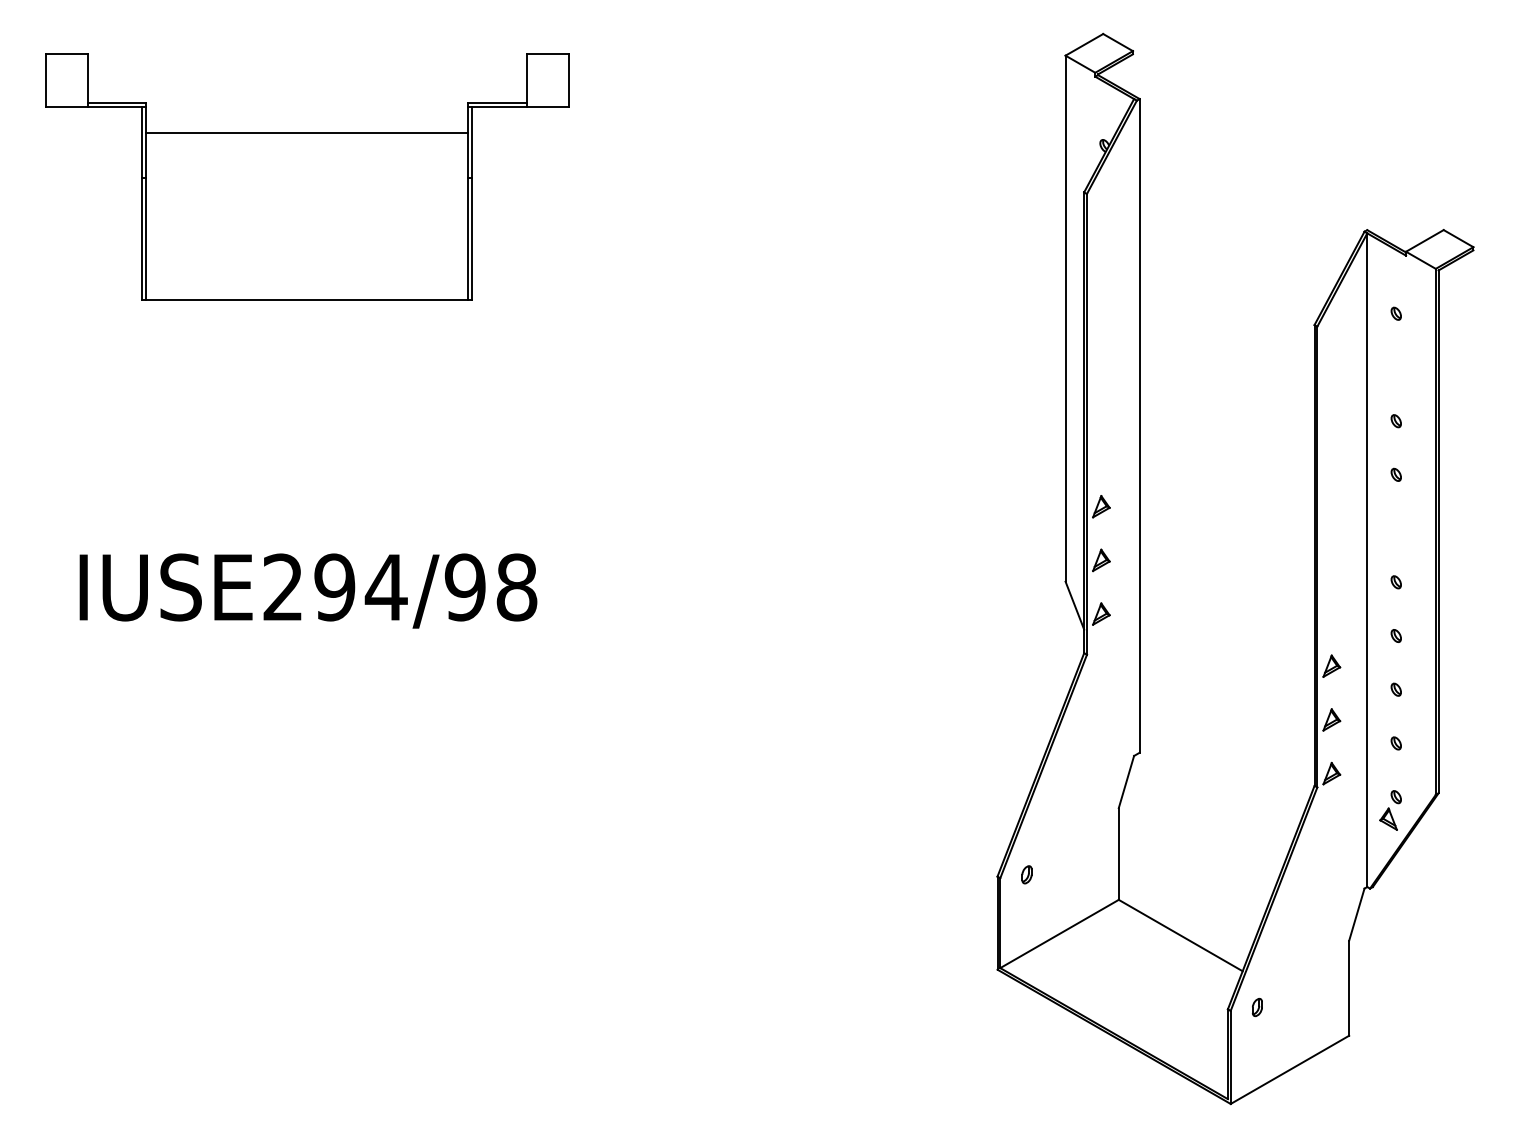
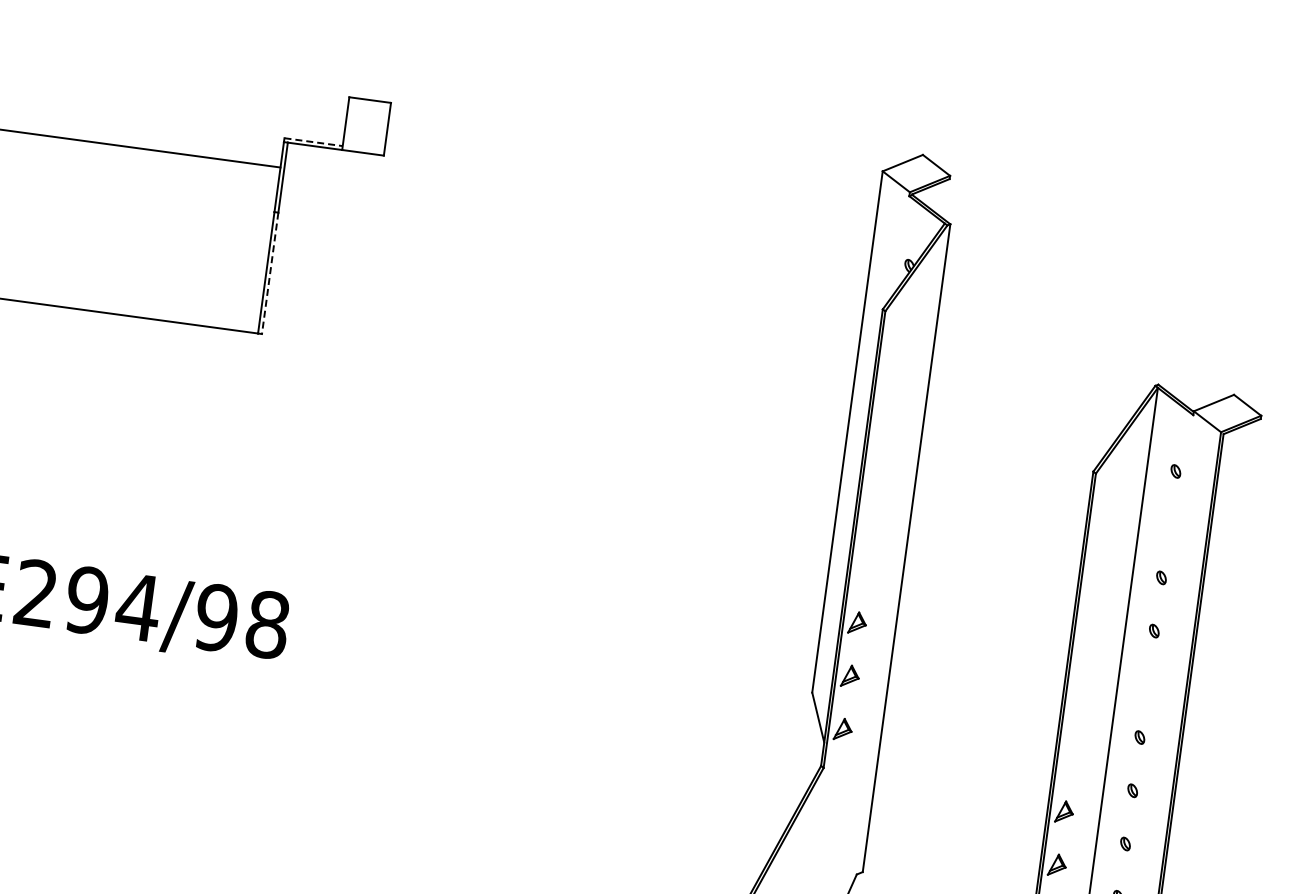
line: (498, 102) -> (314, 141), solid -> dashed
line: (472, 239) -> (270, 274), solid -> dashed

